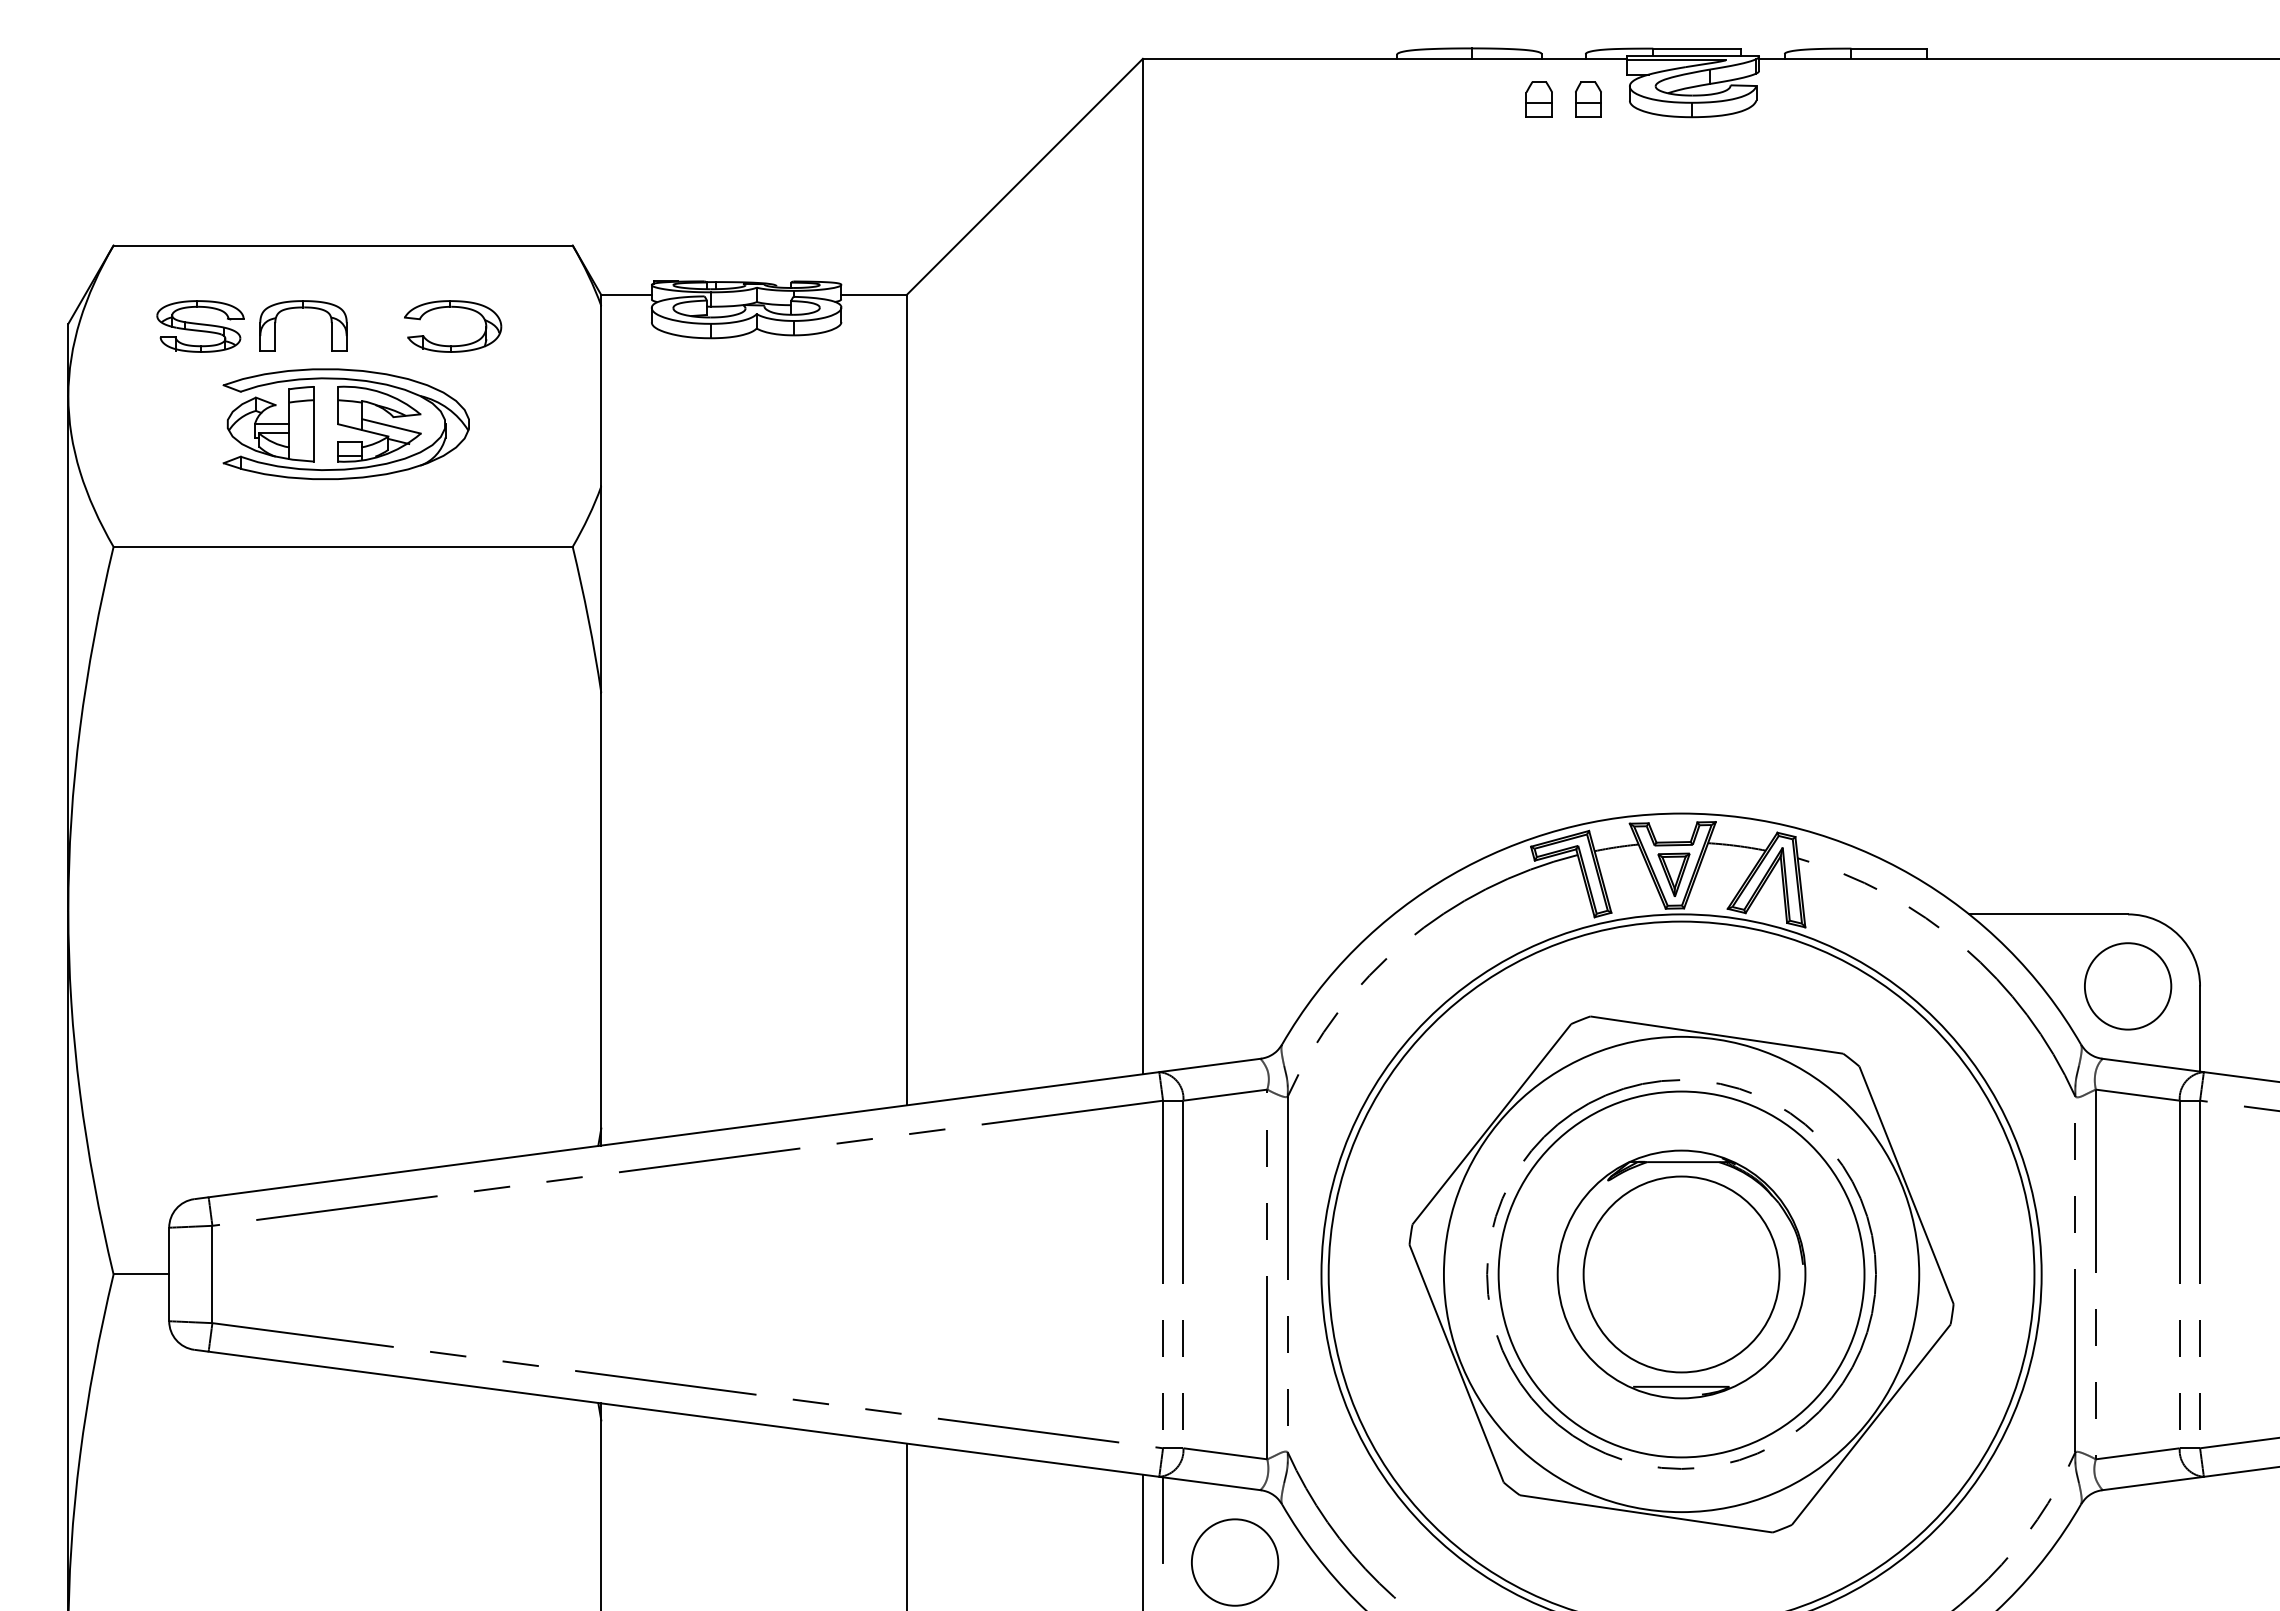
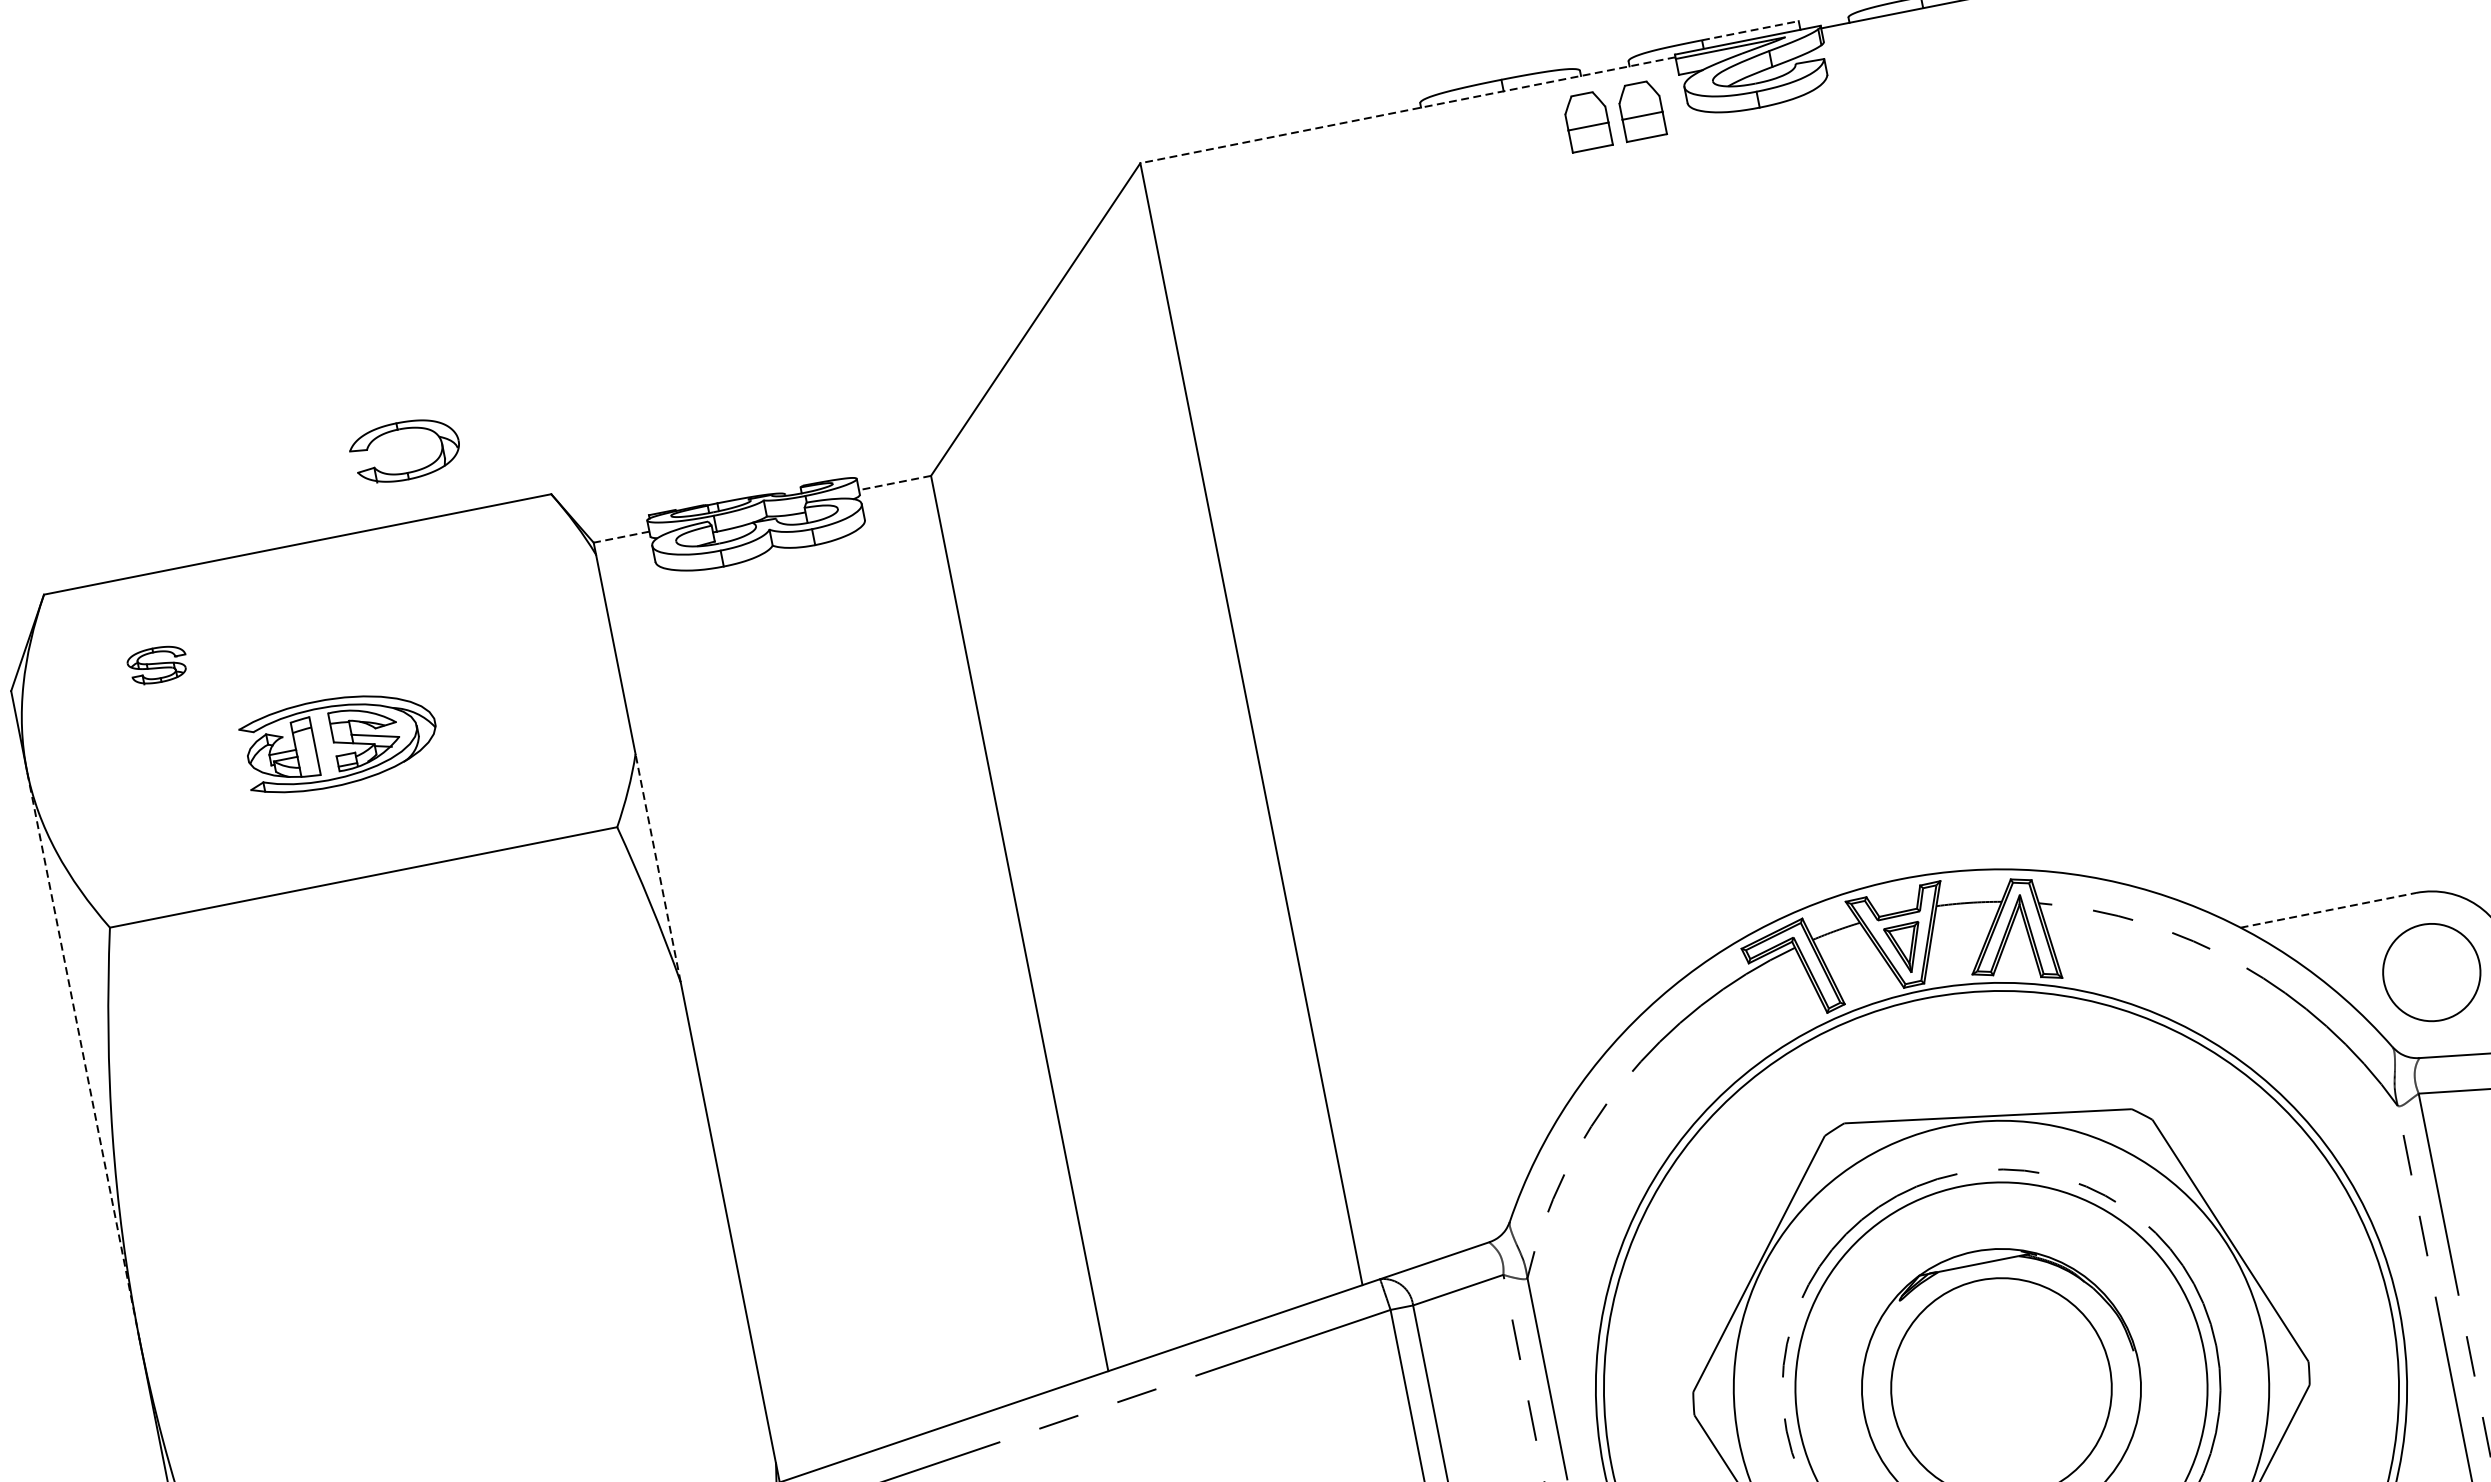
line: (1697, 48) -> (1750, 30), solid -> dashed
line: (1384, 58) -> (1407, 110), solid -> dashed
part: (1538, 99) -> (1586, 121), size x1.4
part: (1588, 99) -> (1641, 110), size x1.4
line: (626, 295) -> (621, 537), solid -> dashed
line: (874, 295) -> (895, 483), solid -> dashed
part: (303, 308) -> (267, 622), removed
part: (459, 308) -> (408, 429), moved
part: (200, 326) -> (157, 665), size x0.6
part: (345, 423) -> (339, 740), size x0.7
line: (601, 589) -> (658, 867), solid -> dashed
line: (68, 652) -> (83, 1054), solid -> dashed
line: (2049, 914) -> (2329, 910), solid -> dashed

